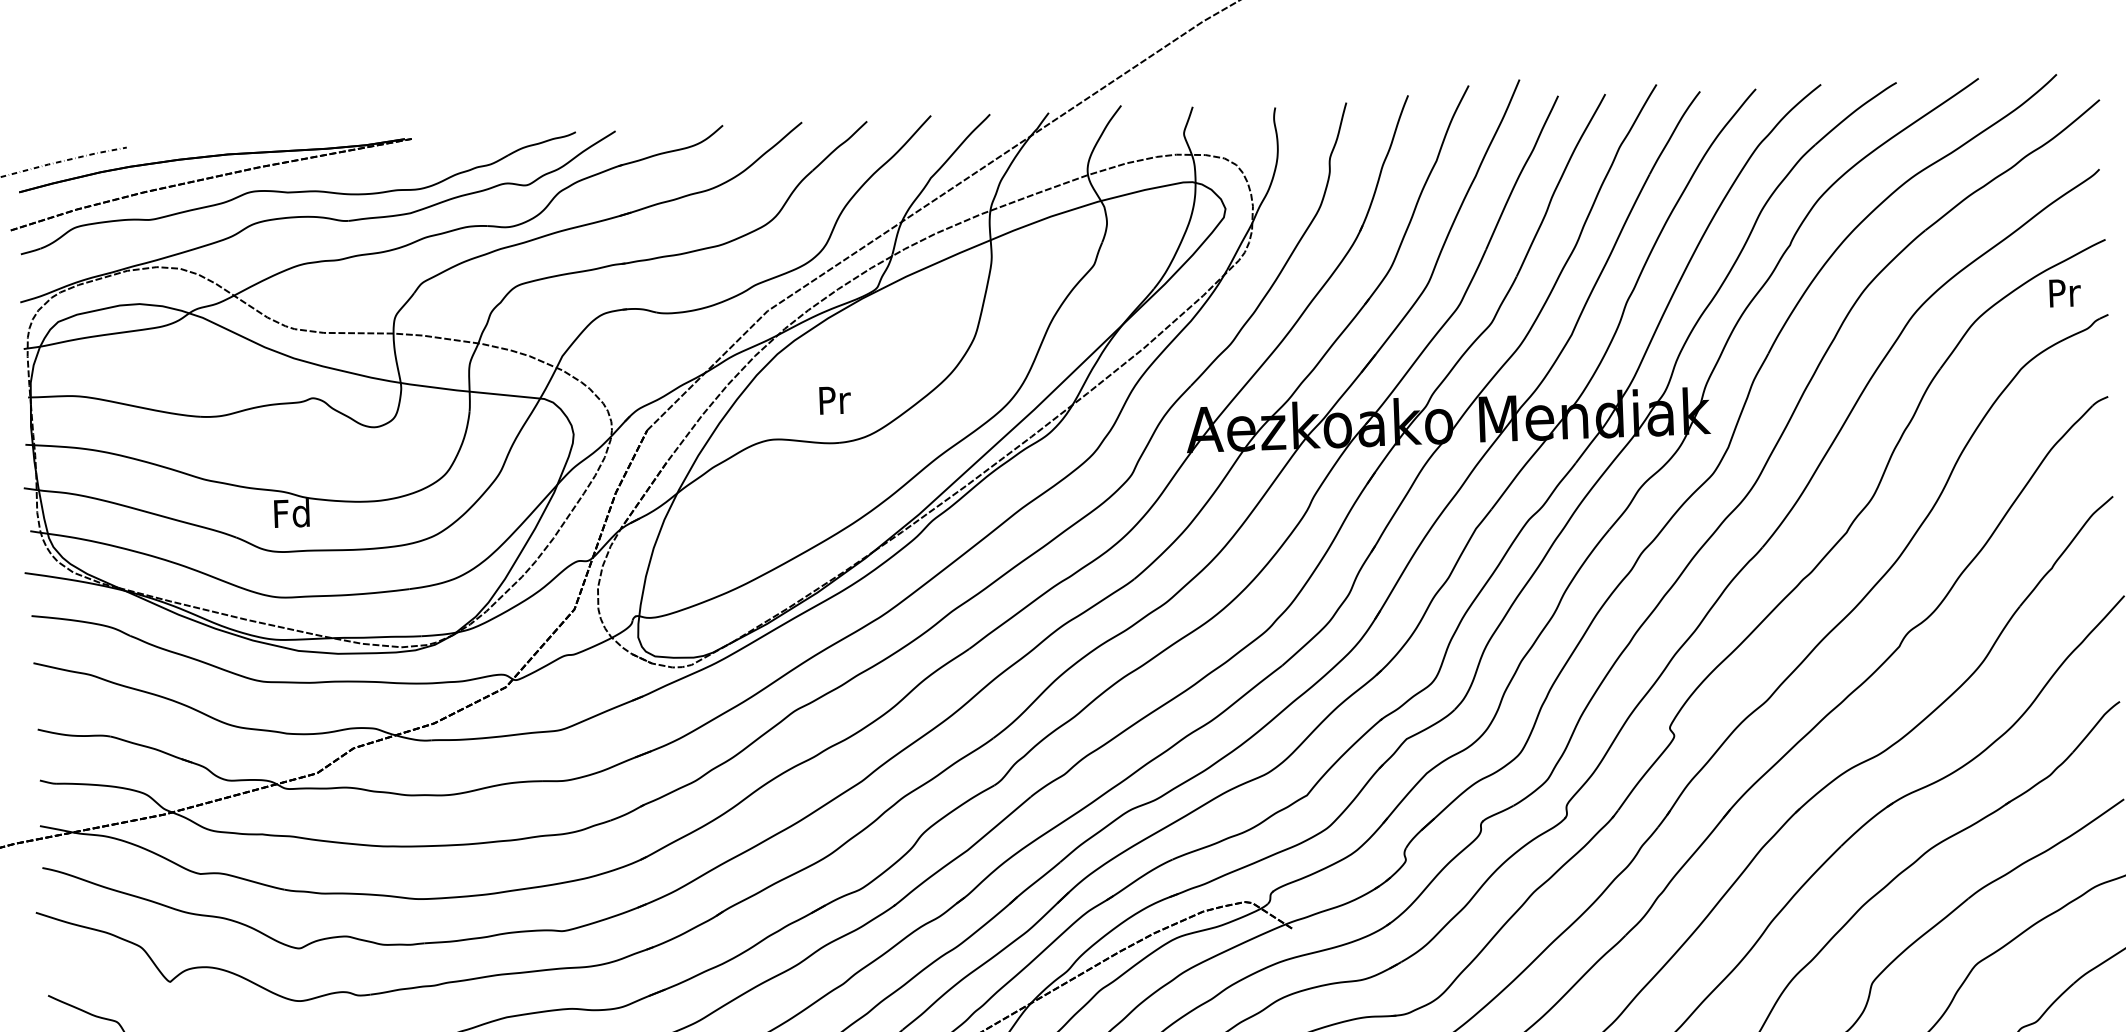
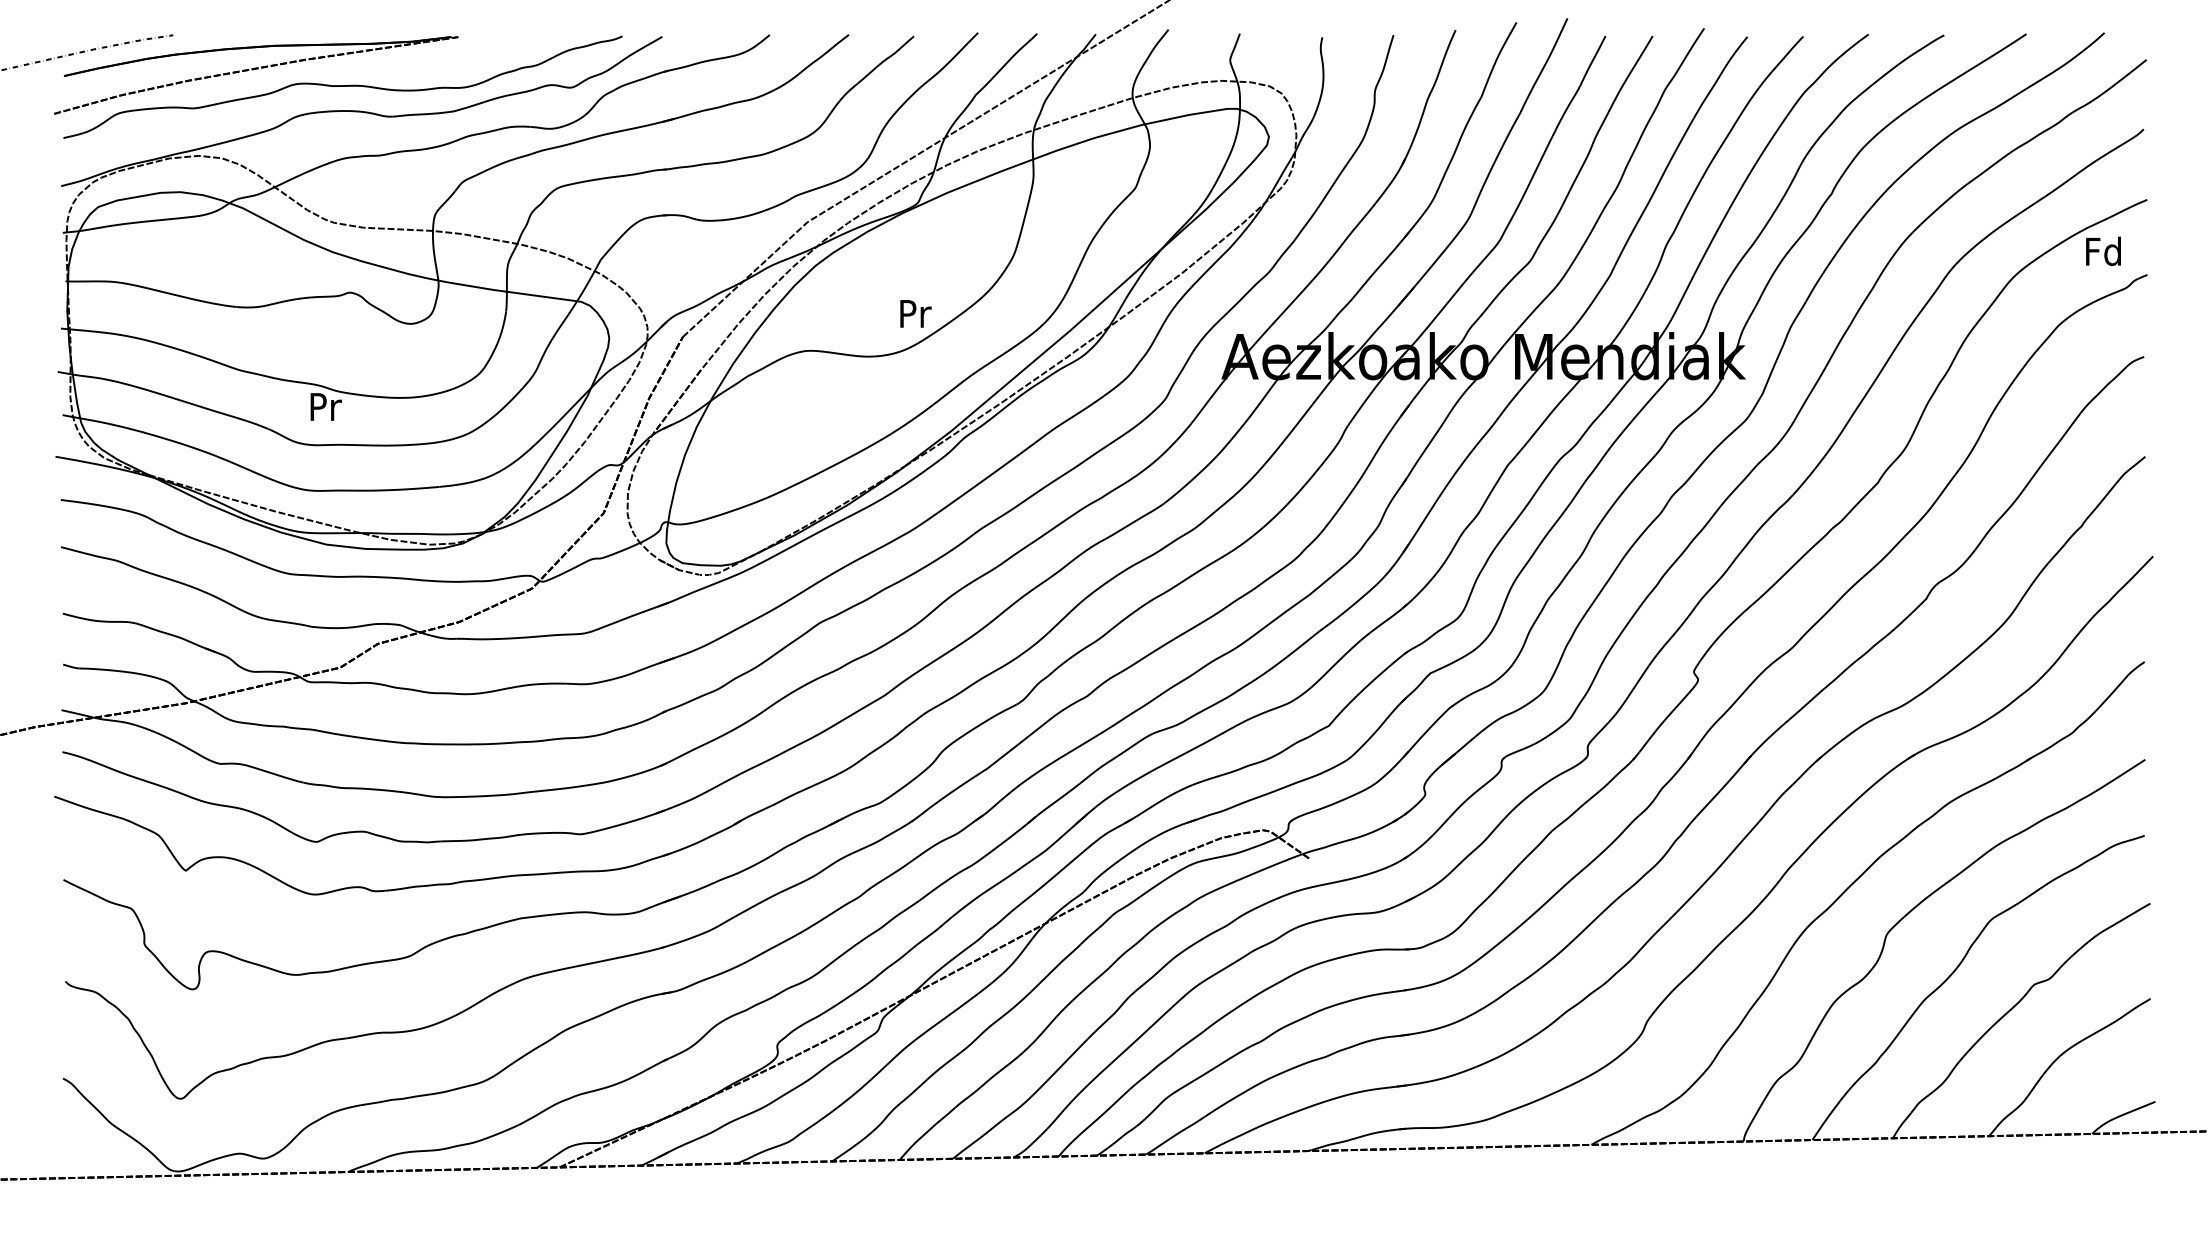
text: (2063, 292) -> (2103, 251), Pr -> Fd
text: (834, 400) -> (915, 313), moved
text: (291, 512) -> (324, 406), Fd -> Pr

